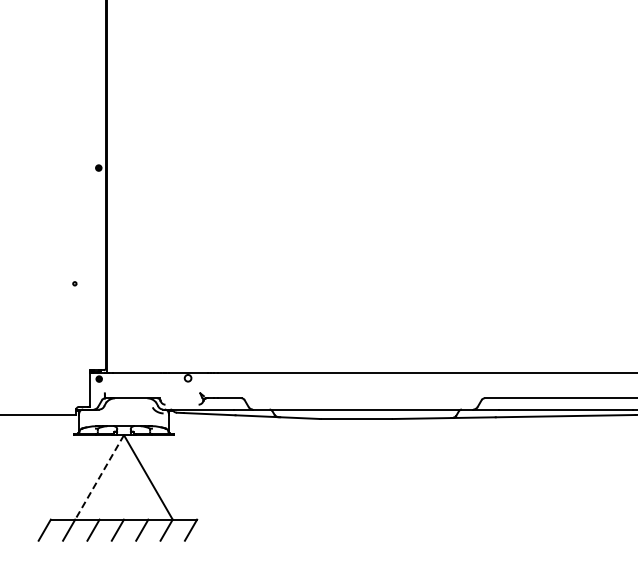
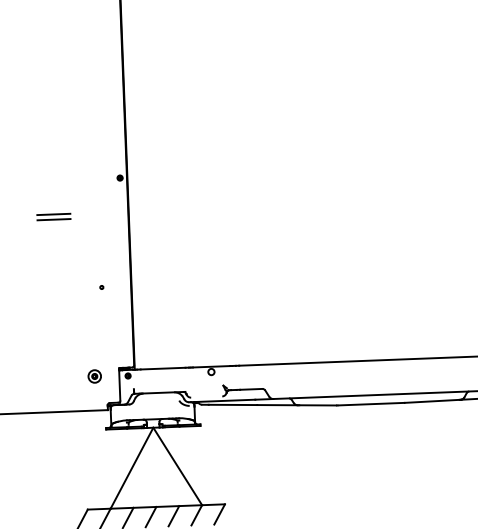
line: (26, 204) -> (53, 214), added
line: (26, 209) -> (53, 219), added
part: (63, 377) -> (94, 375), added
line: (99, 477) -> (131, 468), dashed -> solid

